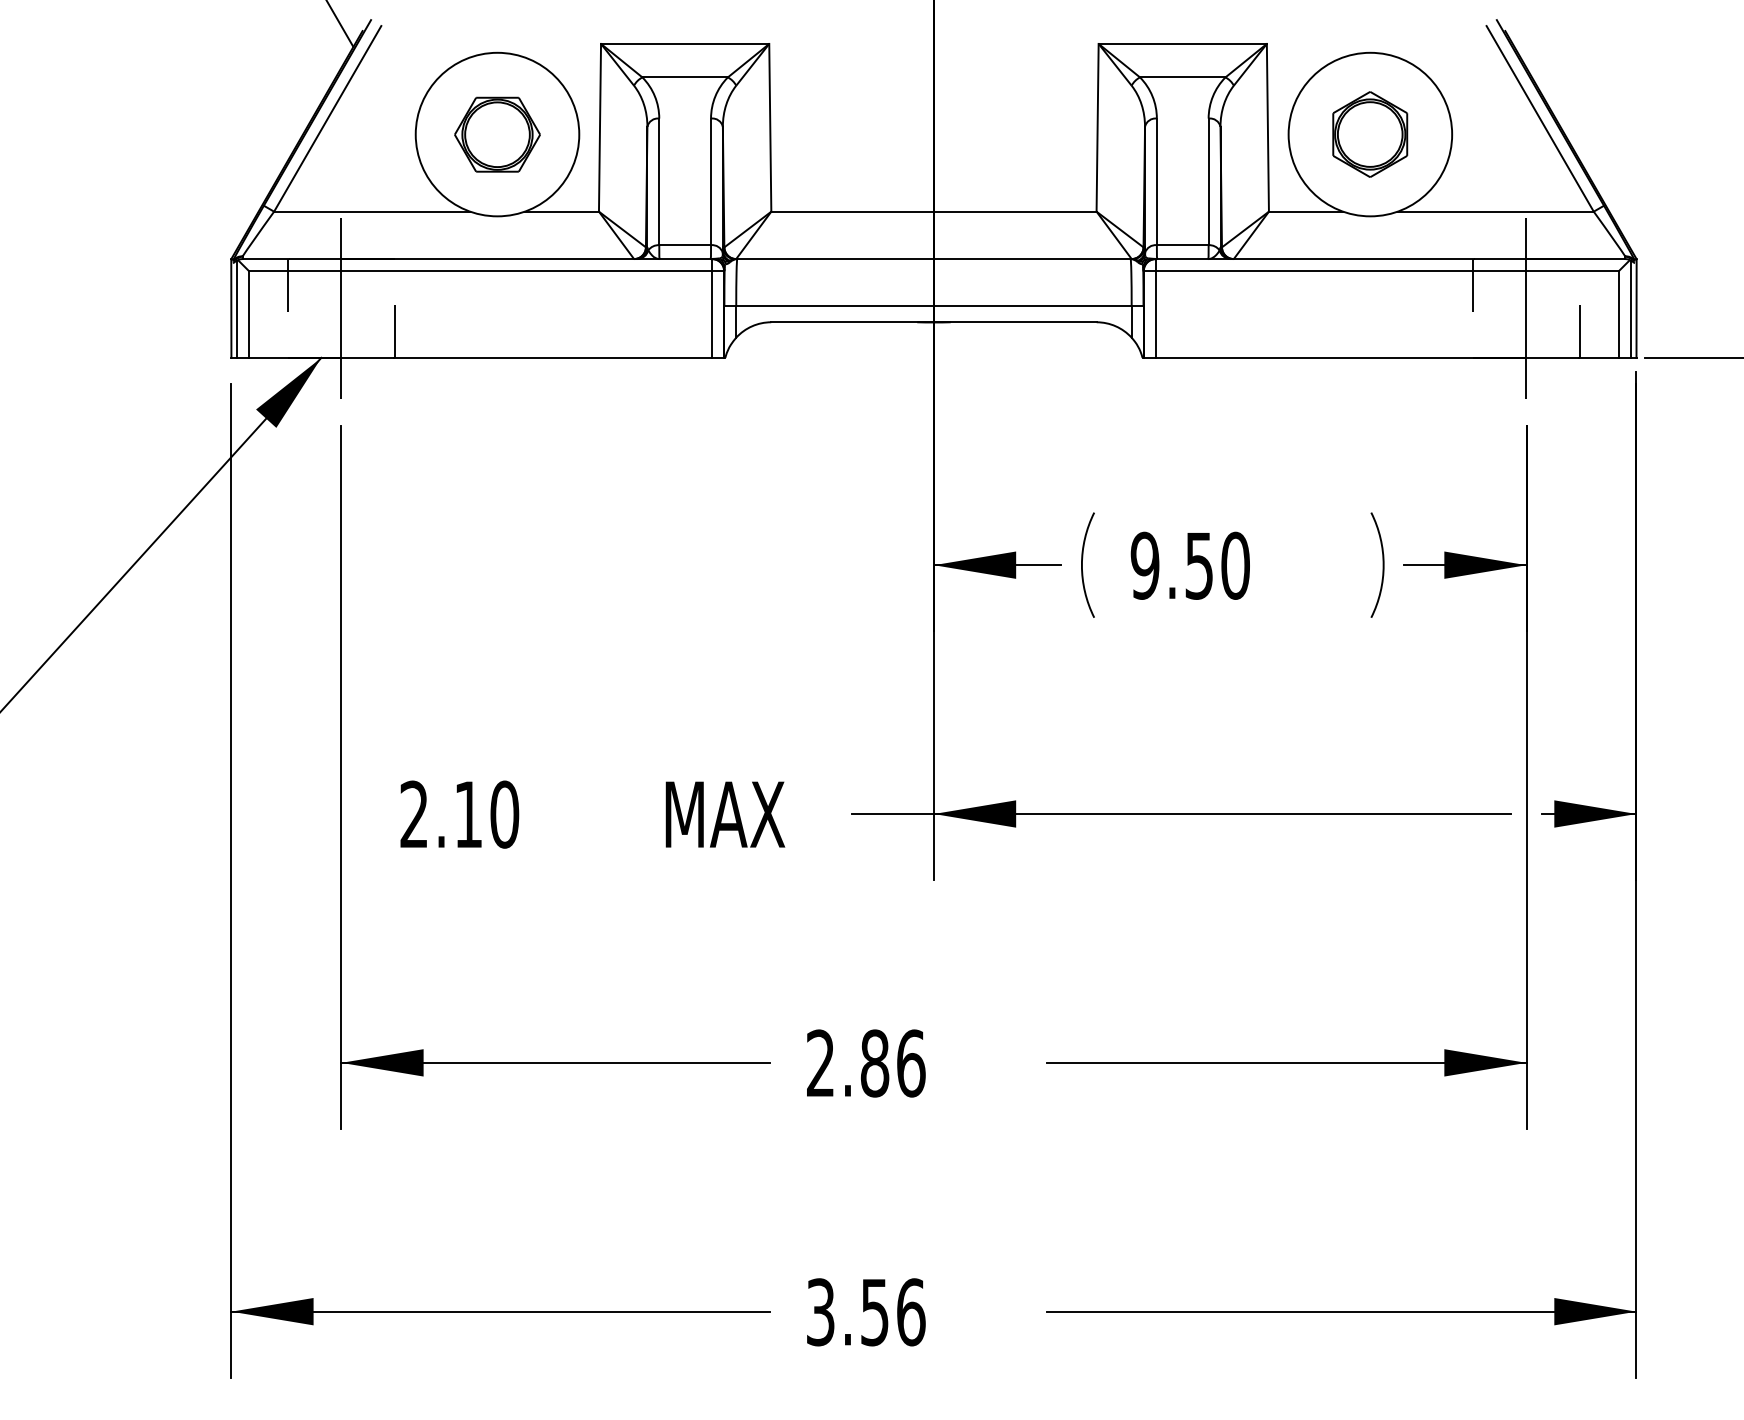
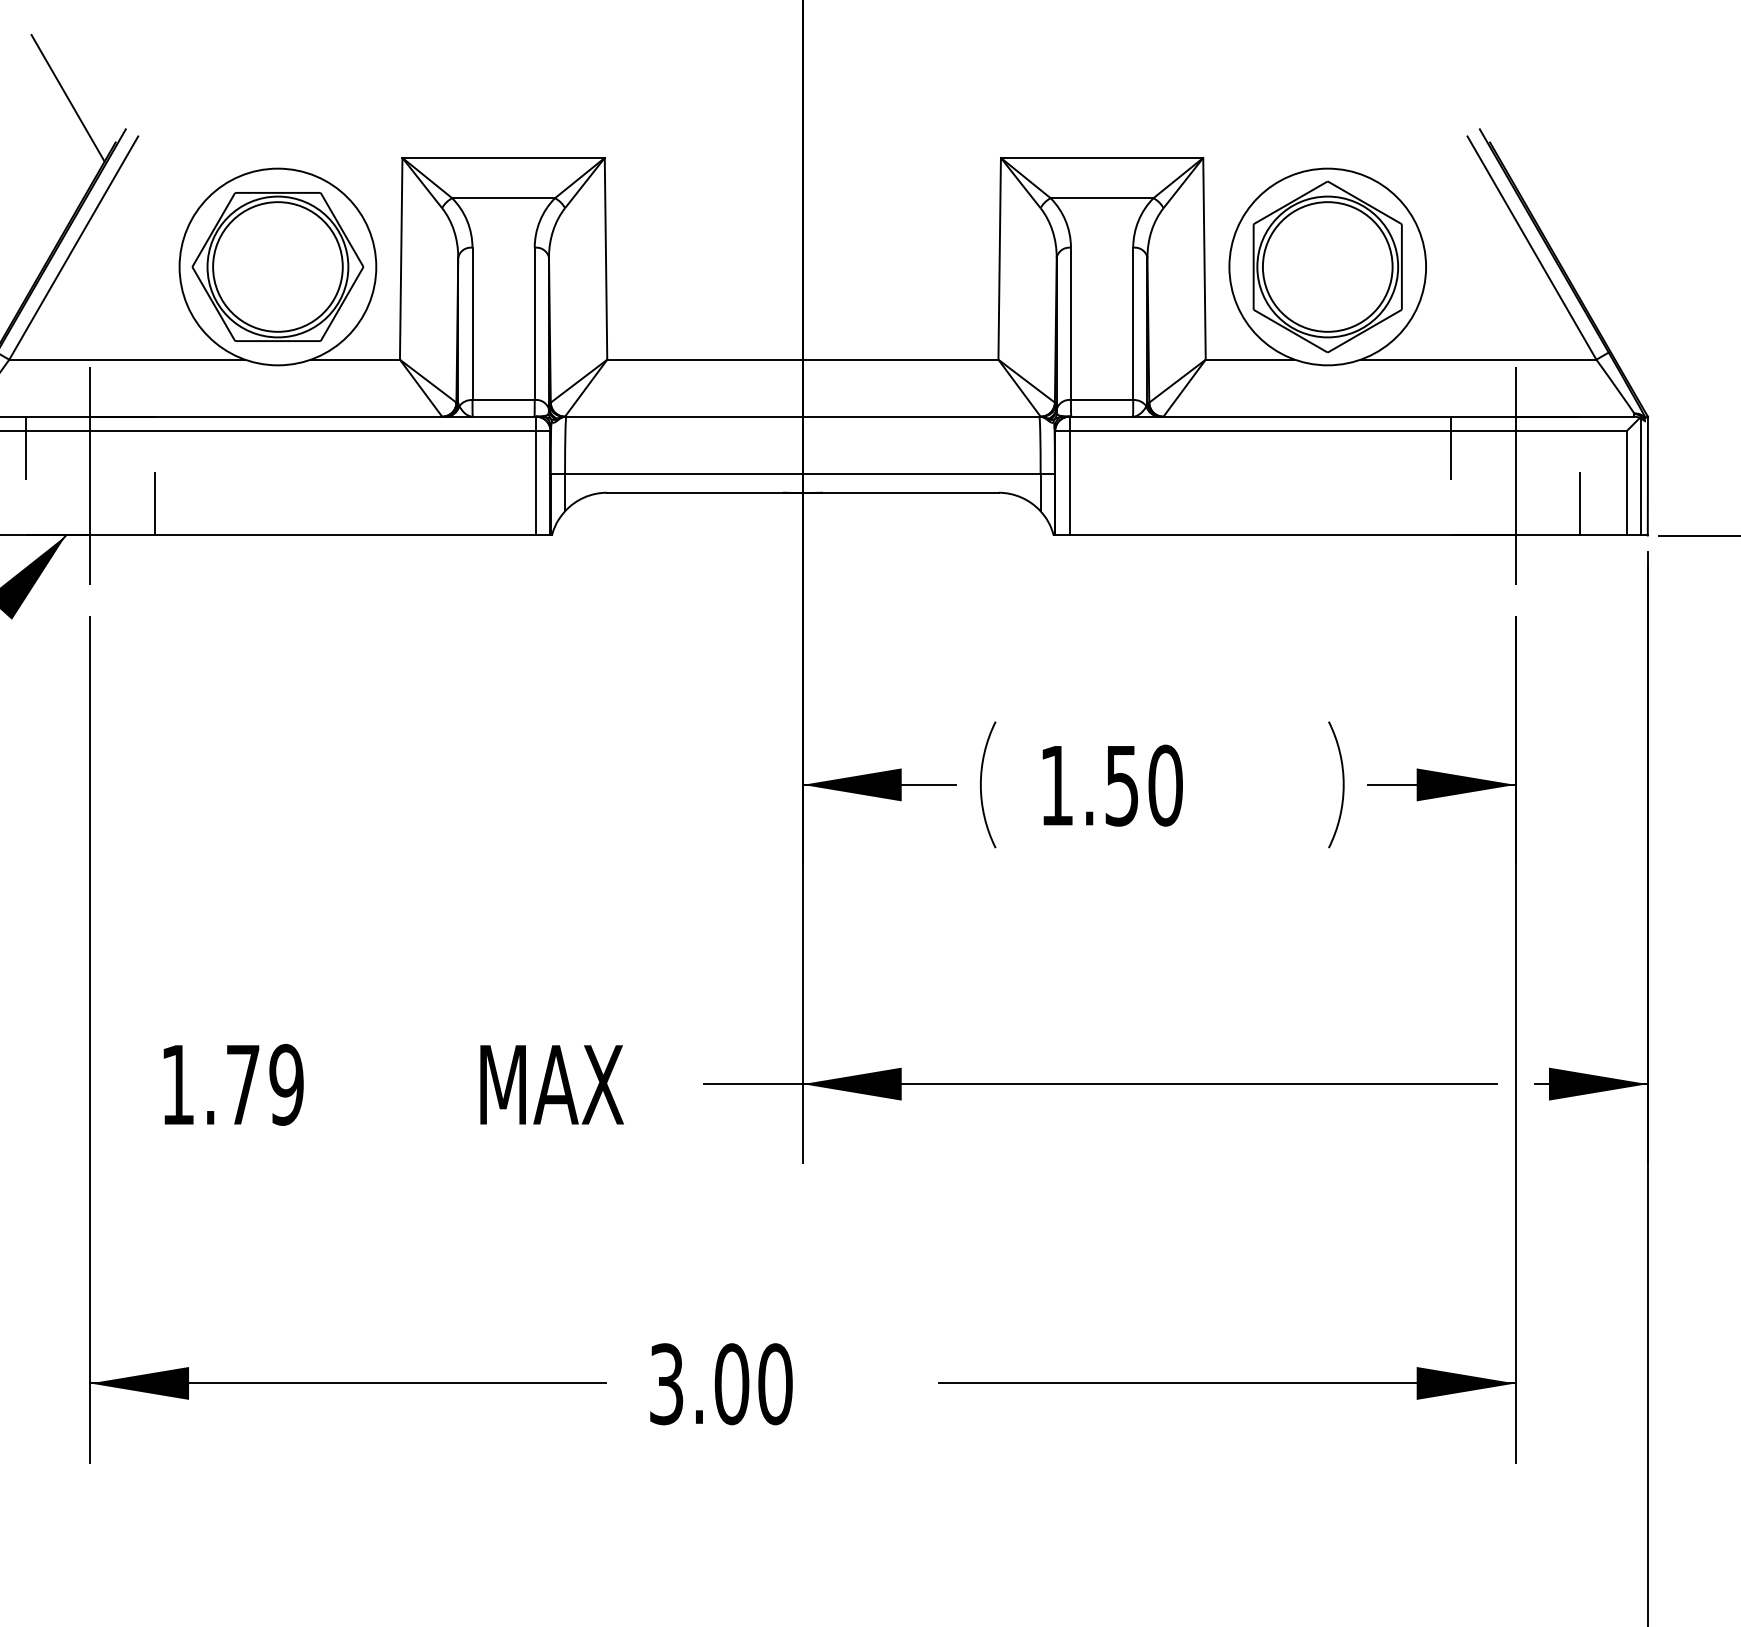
part: (497, 134) -> (277, 266), size x1.67
part: (1369, 134) -> (1326, 266), size x1.67
text: (1144, 565) -> (1056, 785), 9.50 -> 1.50
text: (459, 814) -> (232, 1084), 2.10 -> 1.79
text: (866, 1063) -> (721, 1384), 2.86 -> 3.00

